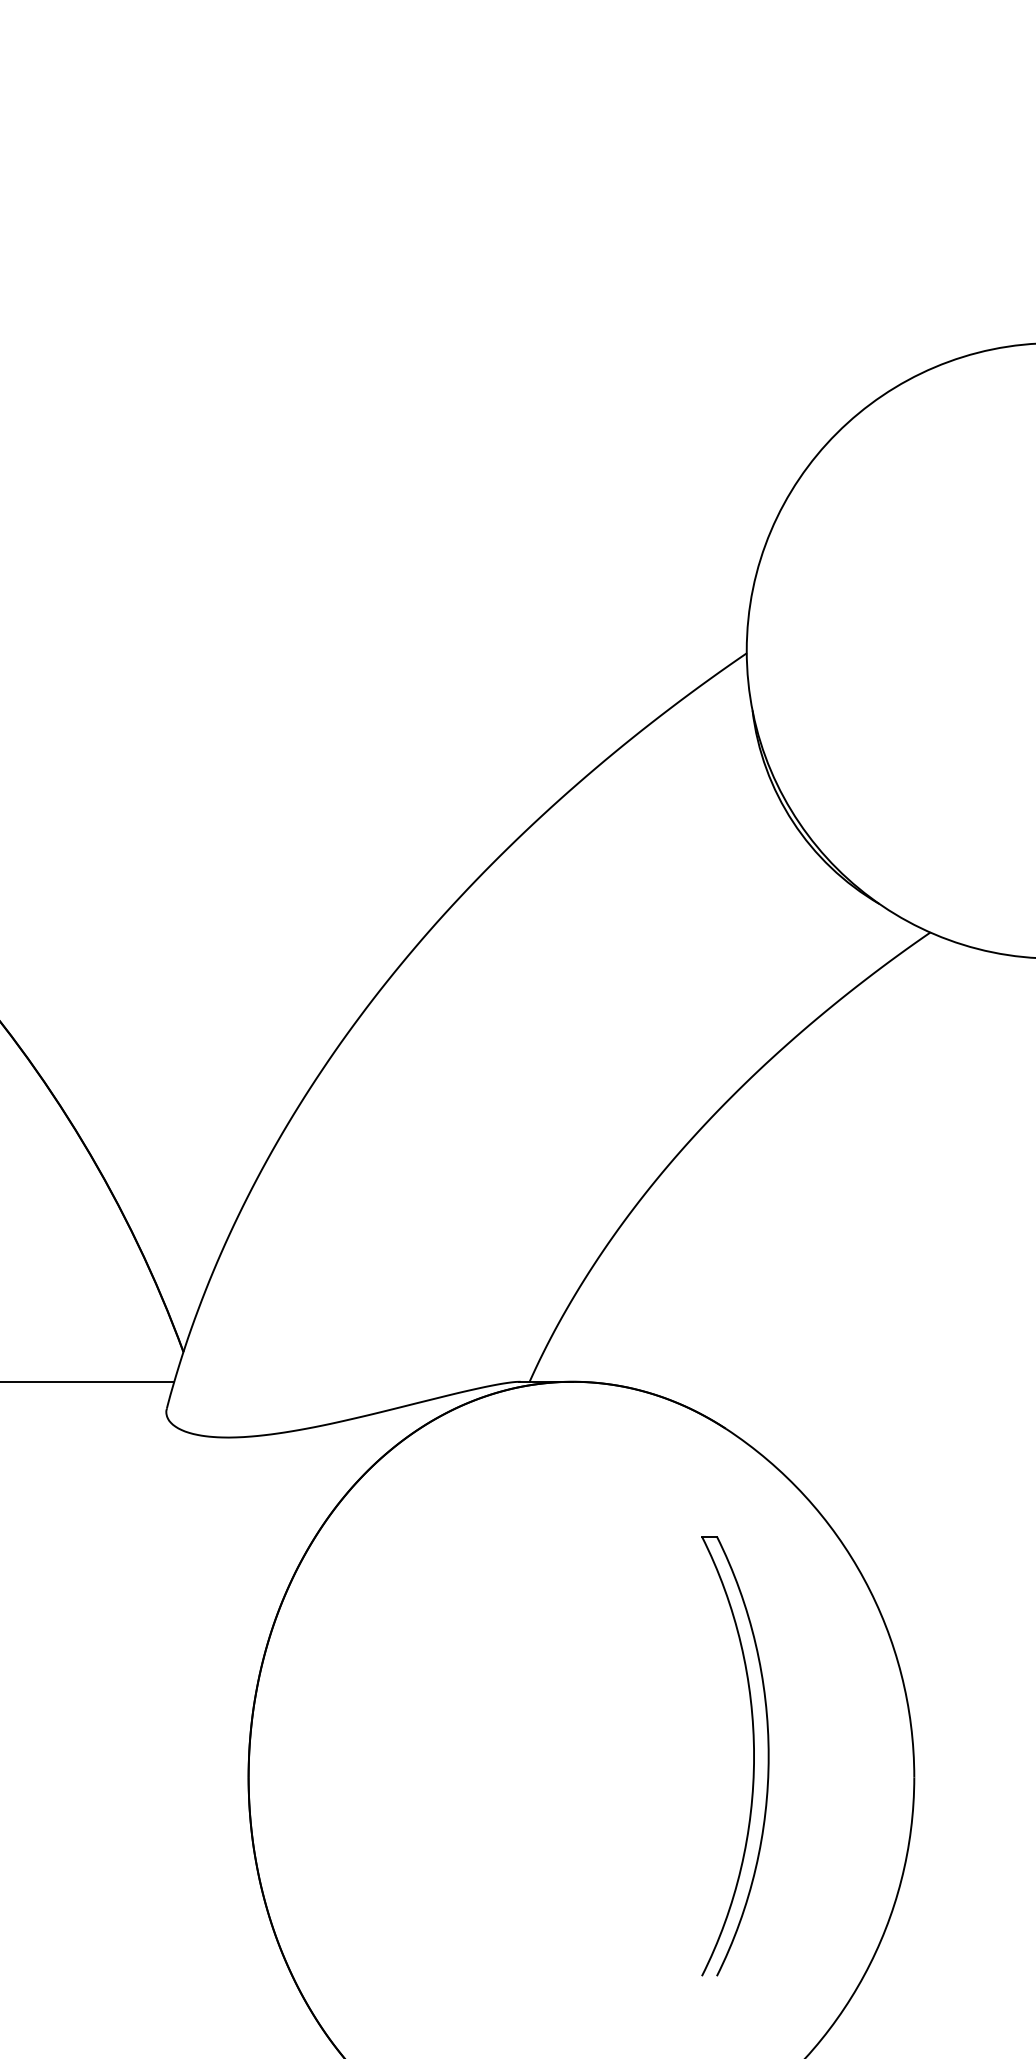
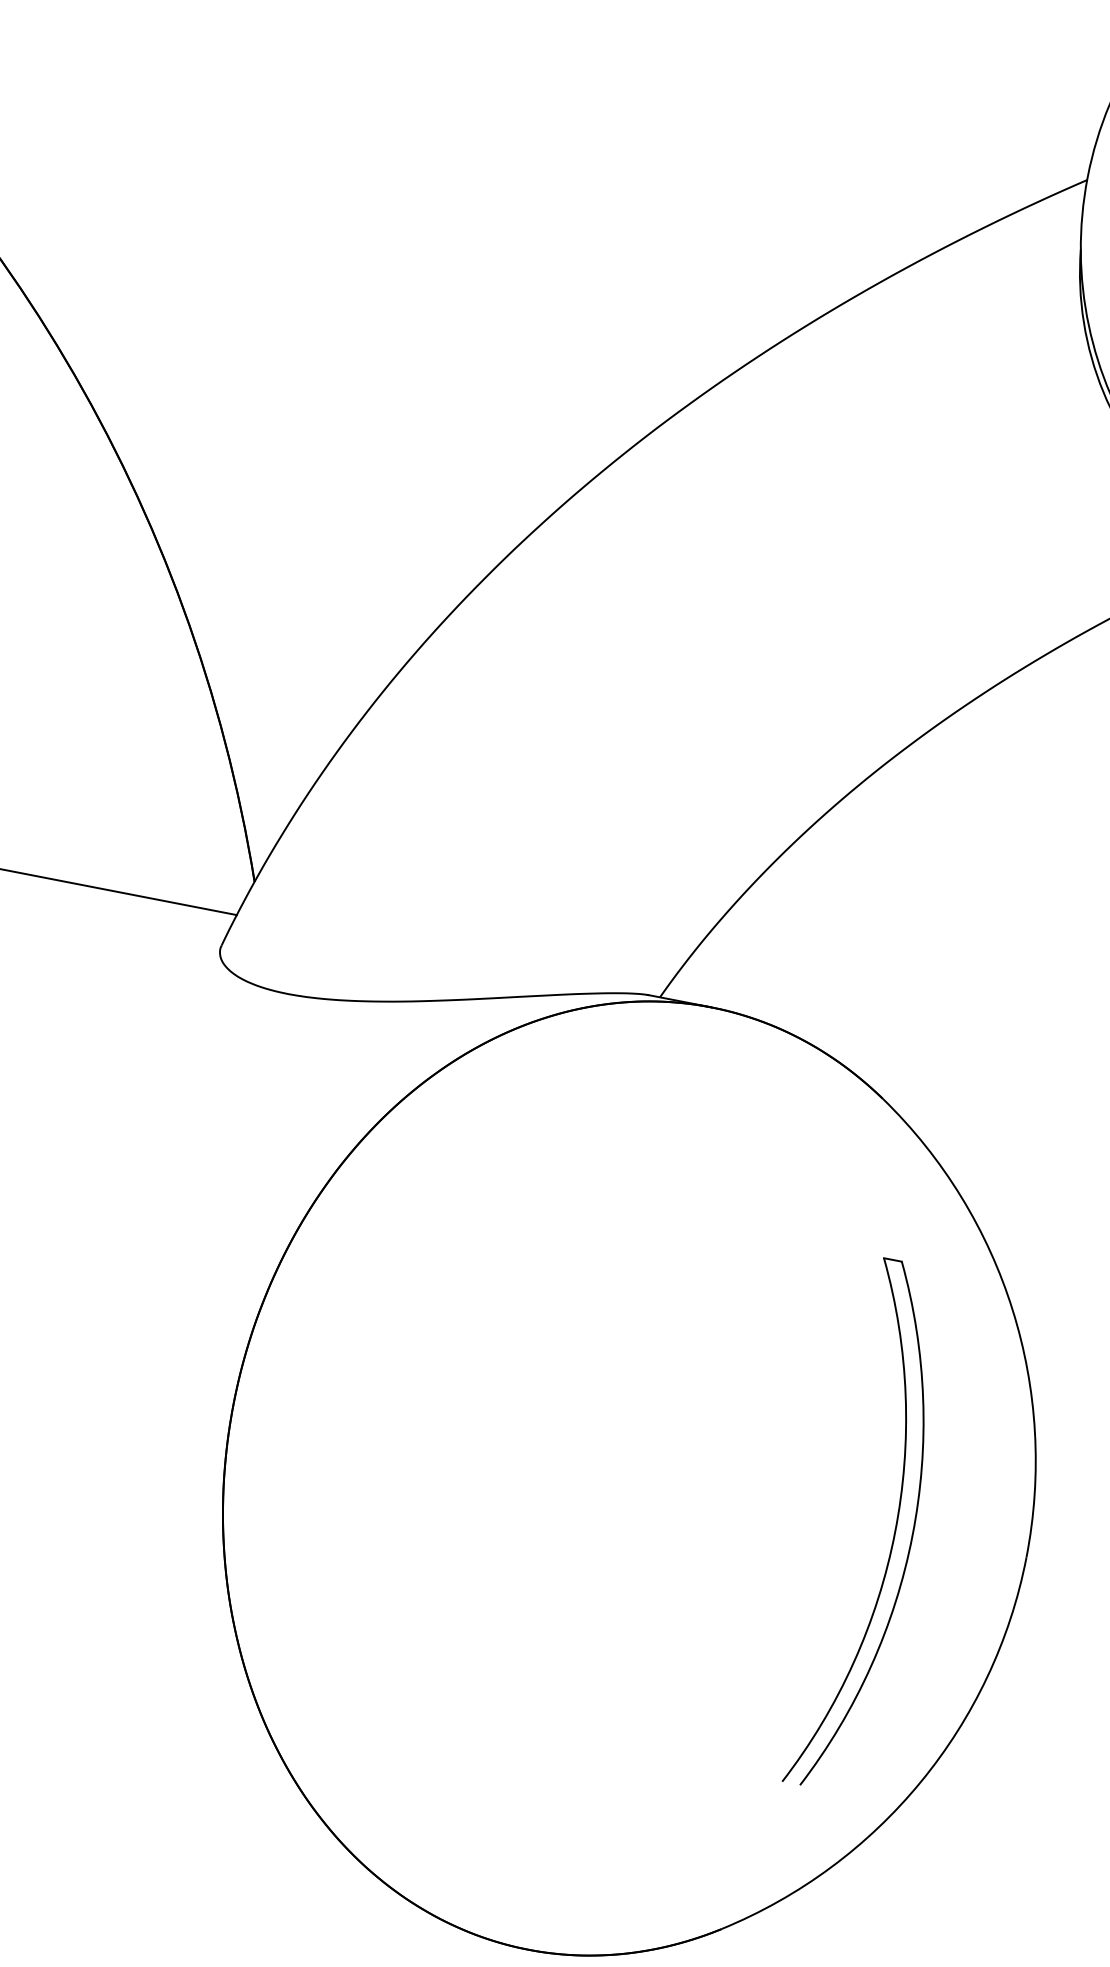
part: (753, 1756) -> (894, 1532), moved

